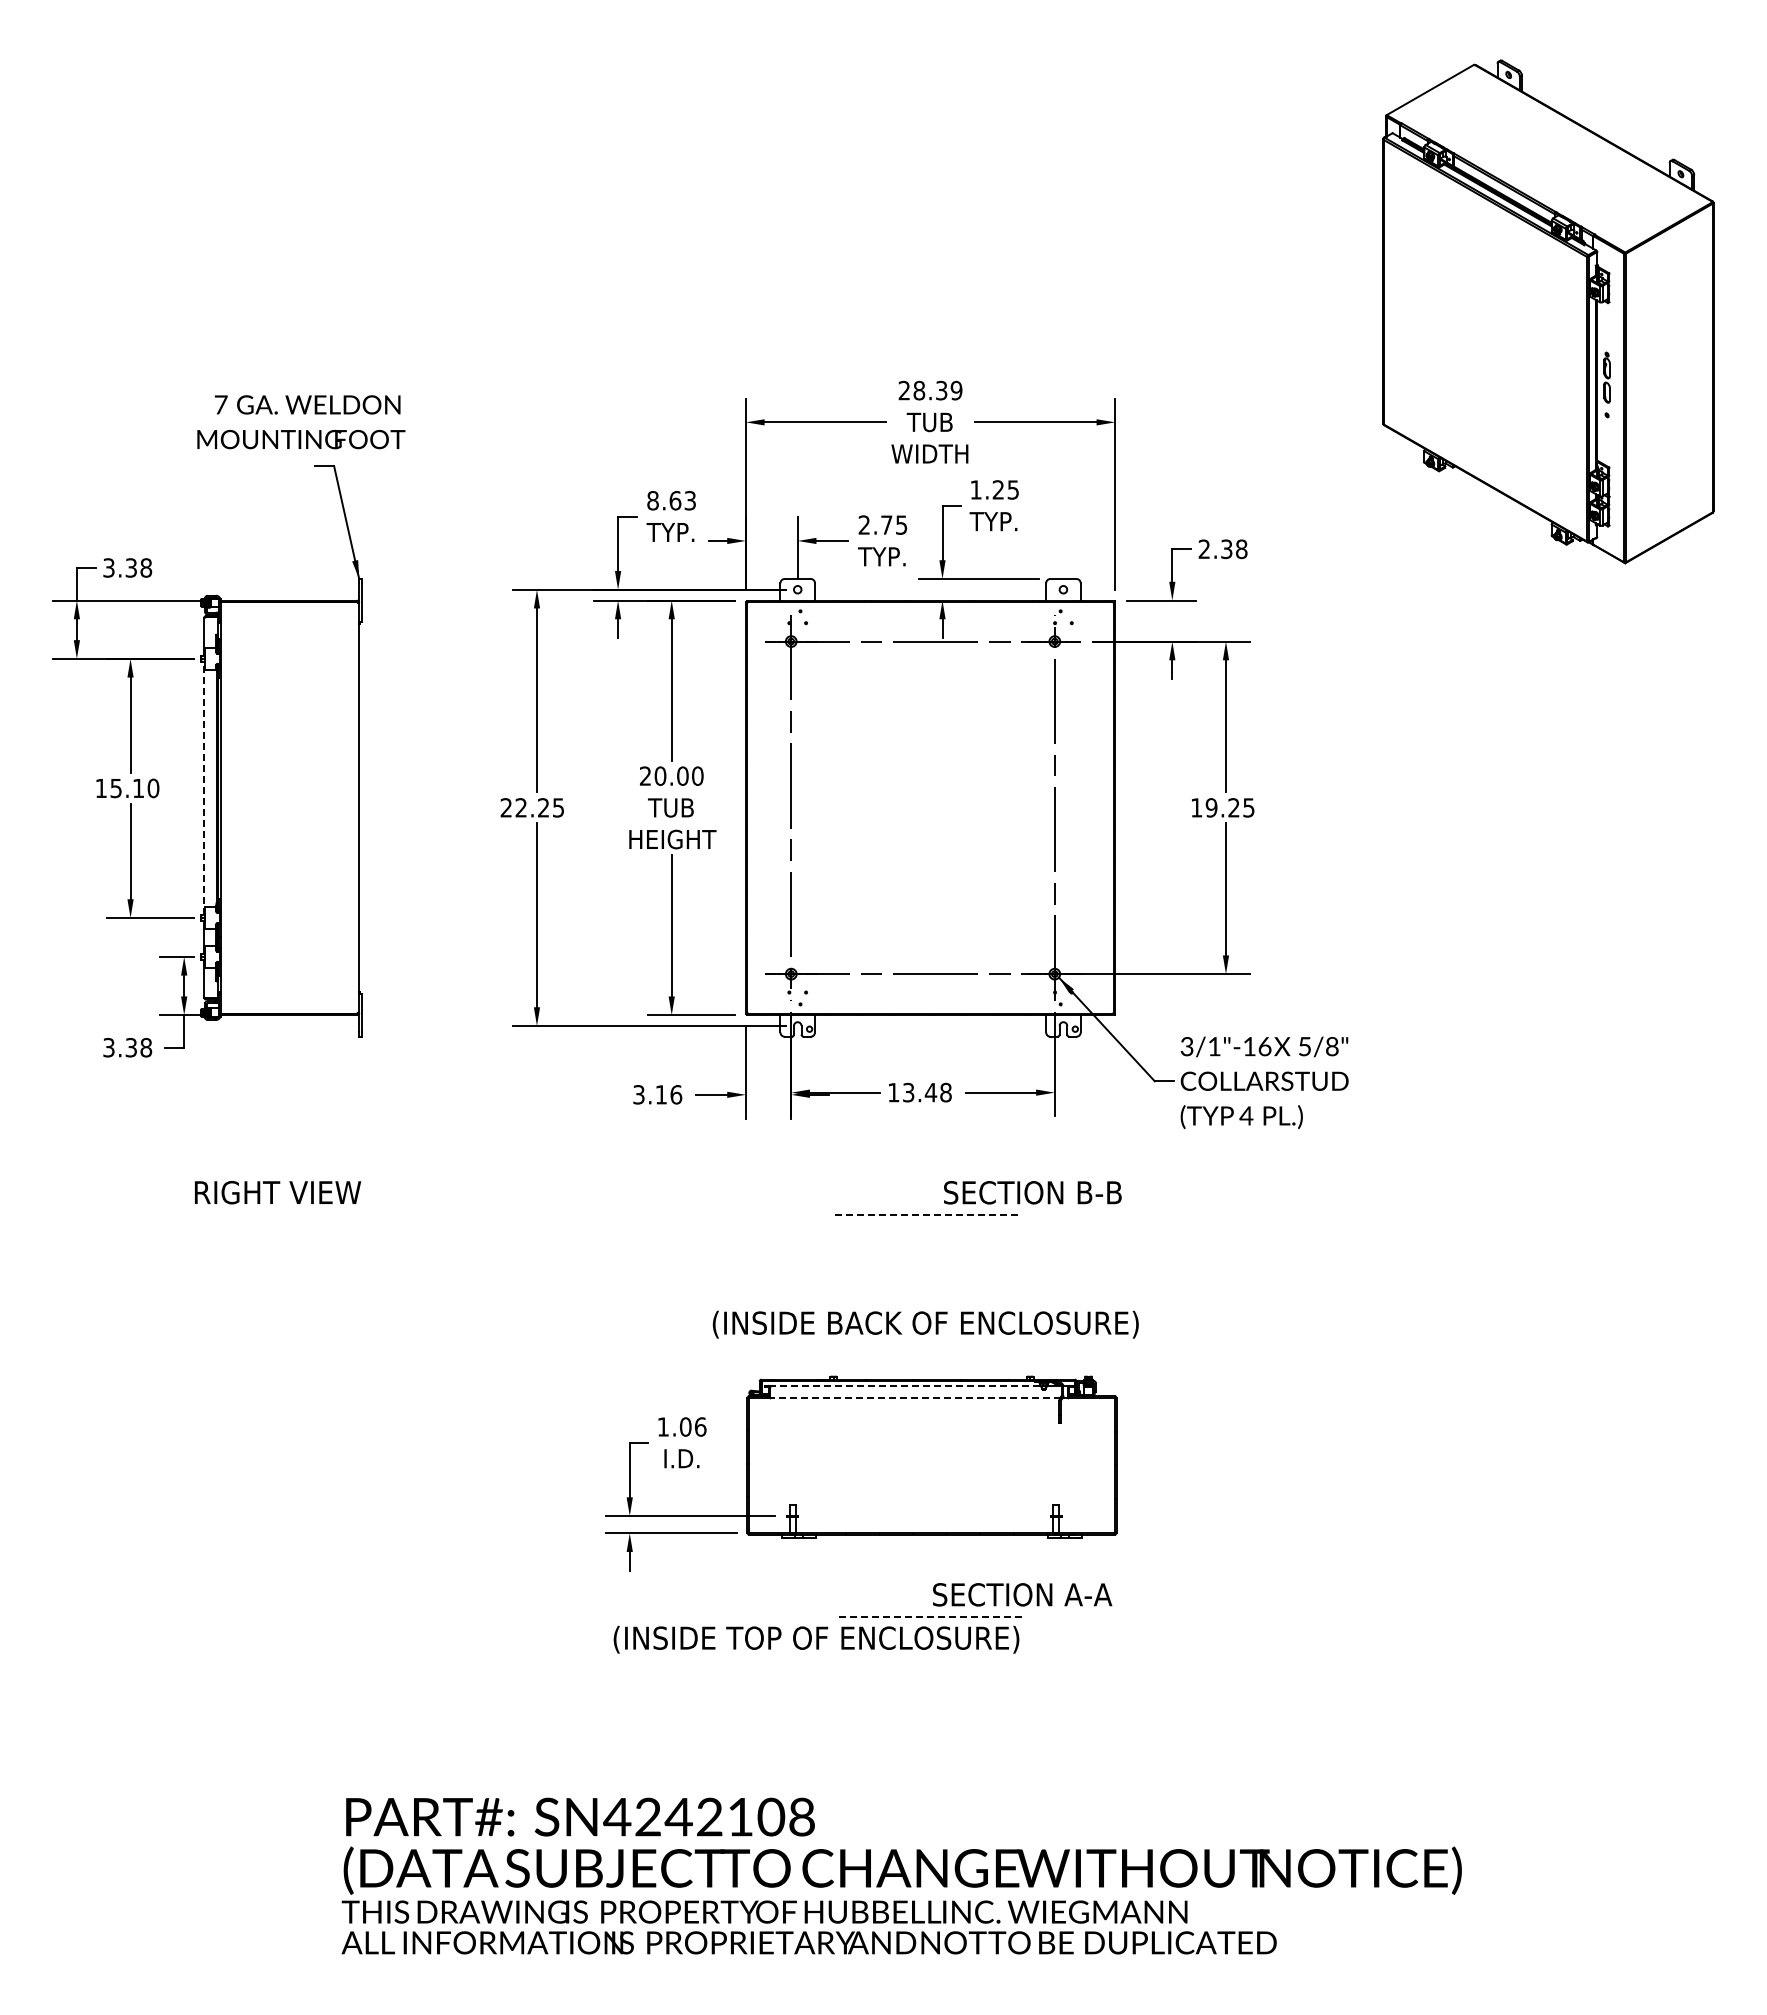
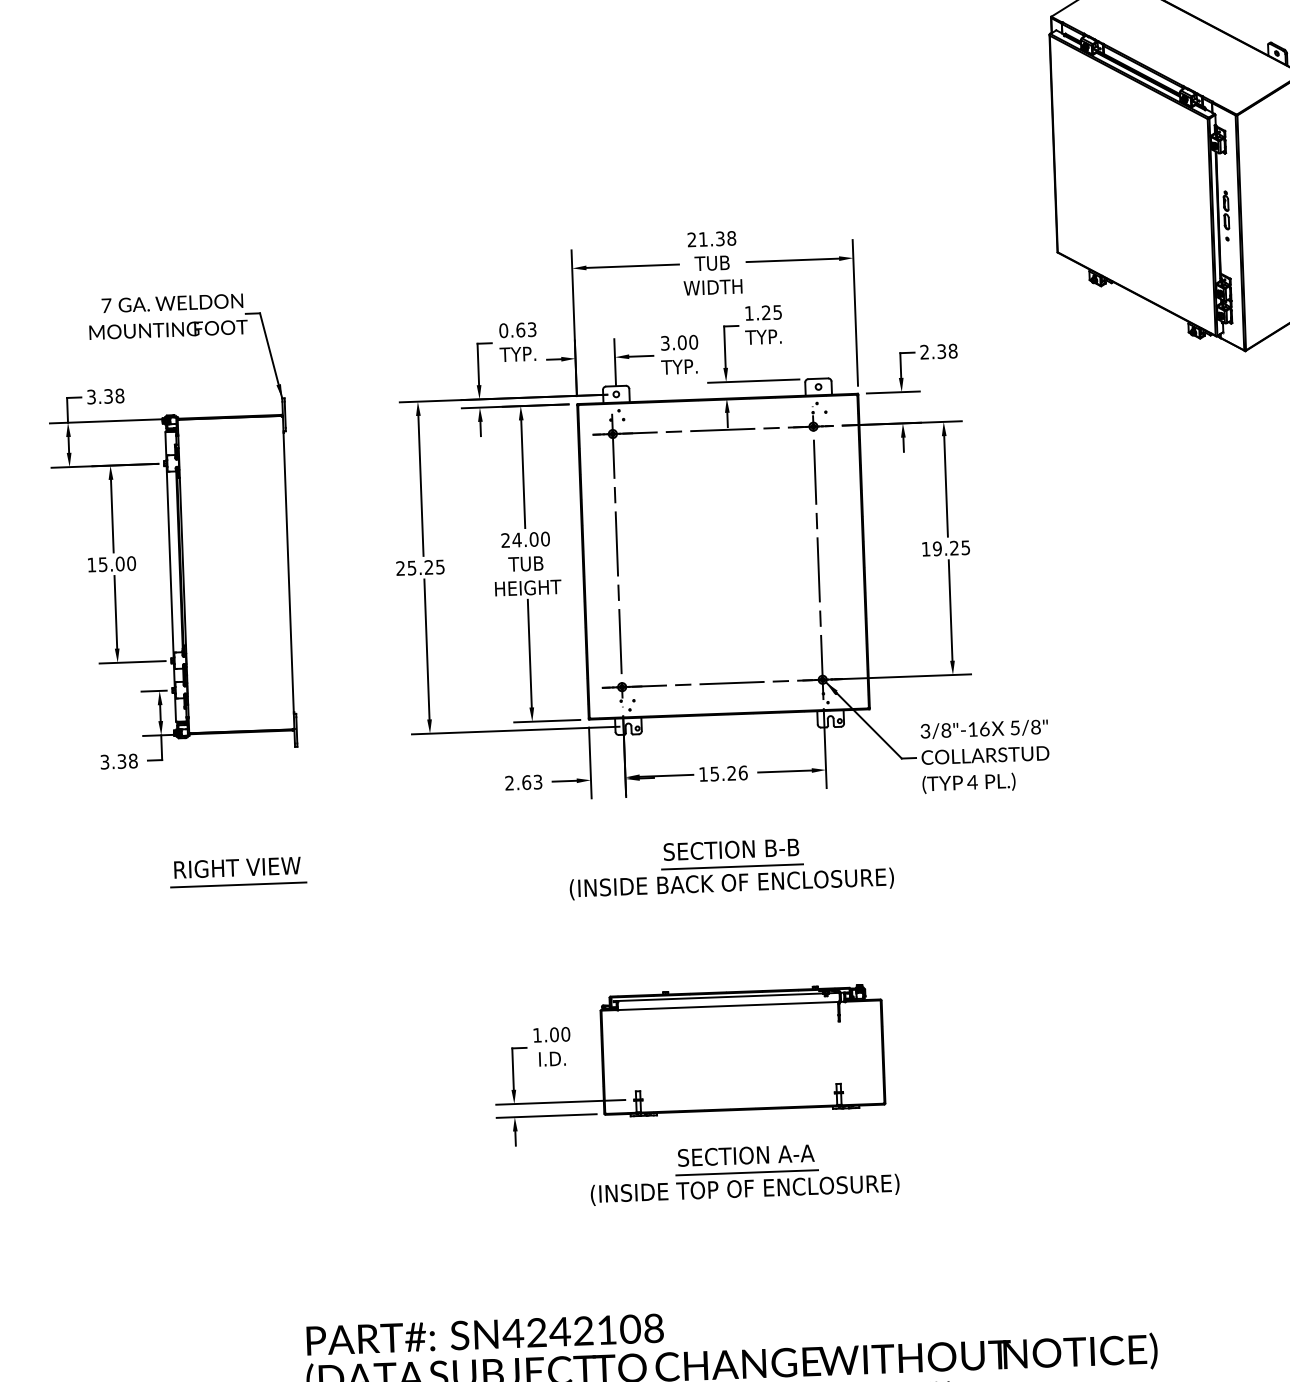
text: (937, 390) -> (717, 238), 28.39 -> 21.38
text: (301, 422) -> (168, 316), moved
text: (652, 500) -> (503, 330), 8.63 -> 0.63
text: (882, 524) -> (679, 342), 2.75 -> 3.00
text: (660, 775) -> (517, 539), 20.00 -> 24.00
line: (204, 787) -> (170, 561), dashed -> solid
text: (138, 788) -> (120, 564), 15.10 -> 15.00
text: (520, 807) -> (411, 567), 22.25 -> 25.25
text: (1214, 1046) -> (946, 730), 3/1"-16 -> 3/8"-16
text: (927, 1092) -> (729, 773), 13.48 -> 15.26
text: (657, 1094) -> (523, 782), 3.16 -> 2.63
text: (1032, 1192) -> (731, 849), moved
line: (278, 1214) -> (238, 884), added
line: (927, 1215) -> (732, 867), dashed -> solid
text: (925, 1324) -> (731, 883), moved
line: (904, 1385) -> (719, 997), dashed -> solid
line: (914, 1397) -> (727, 1005), dashed -> solid
text: (700, 1426) -> (565, 1033), 1.06 -> 1.00
text: (1022, 1594) -> (746, 1155), moved
line: (932, 1617) -> (747, 1172), dashed -> solid
text: (816, 1639) -> (745, 1189), moved

